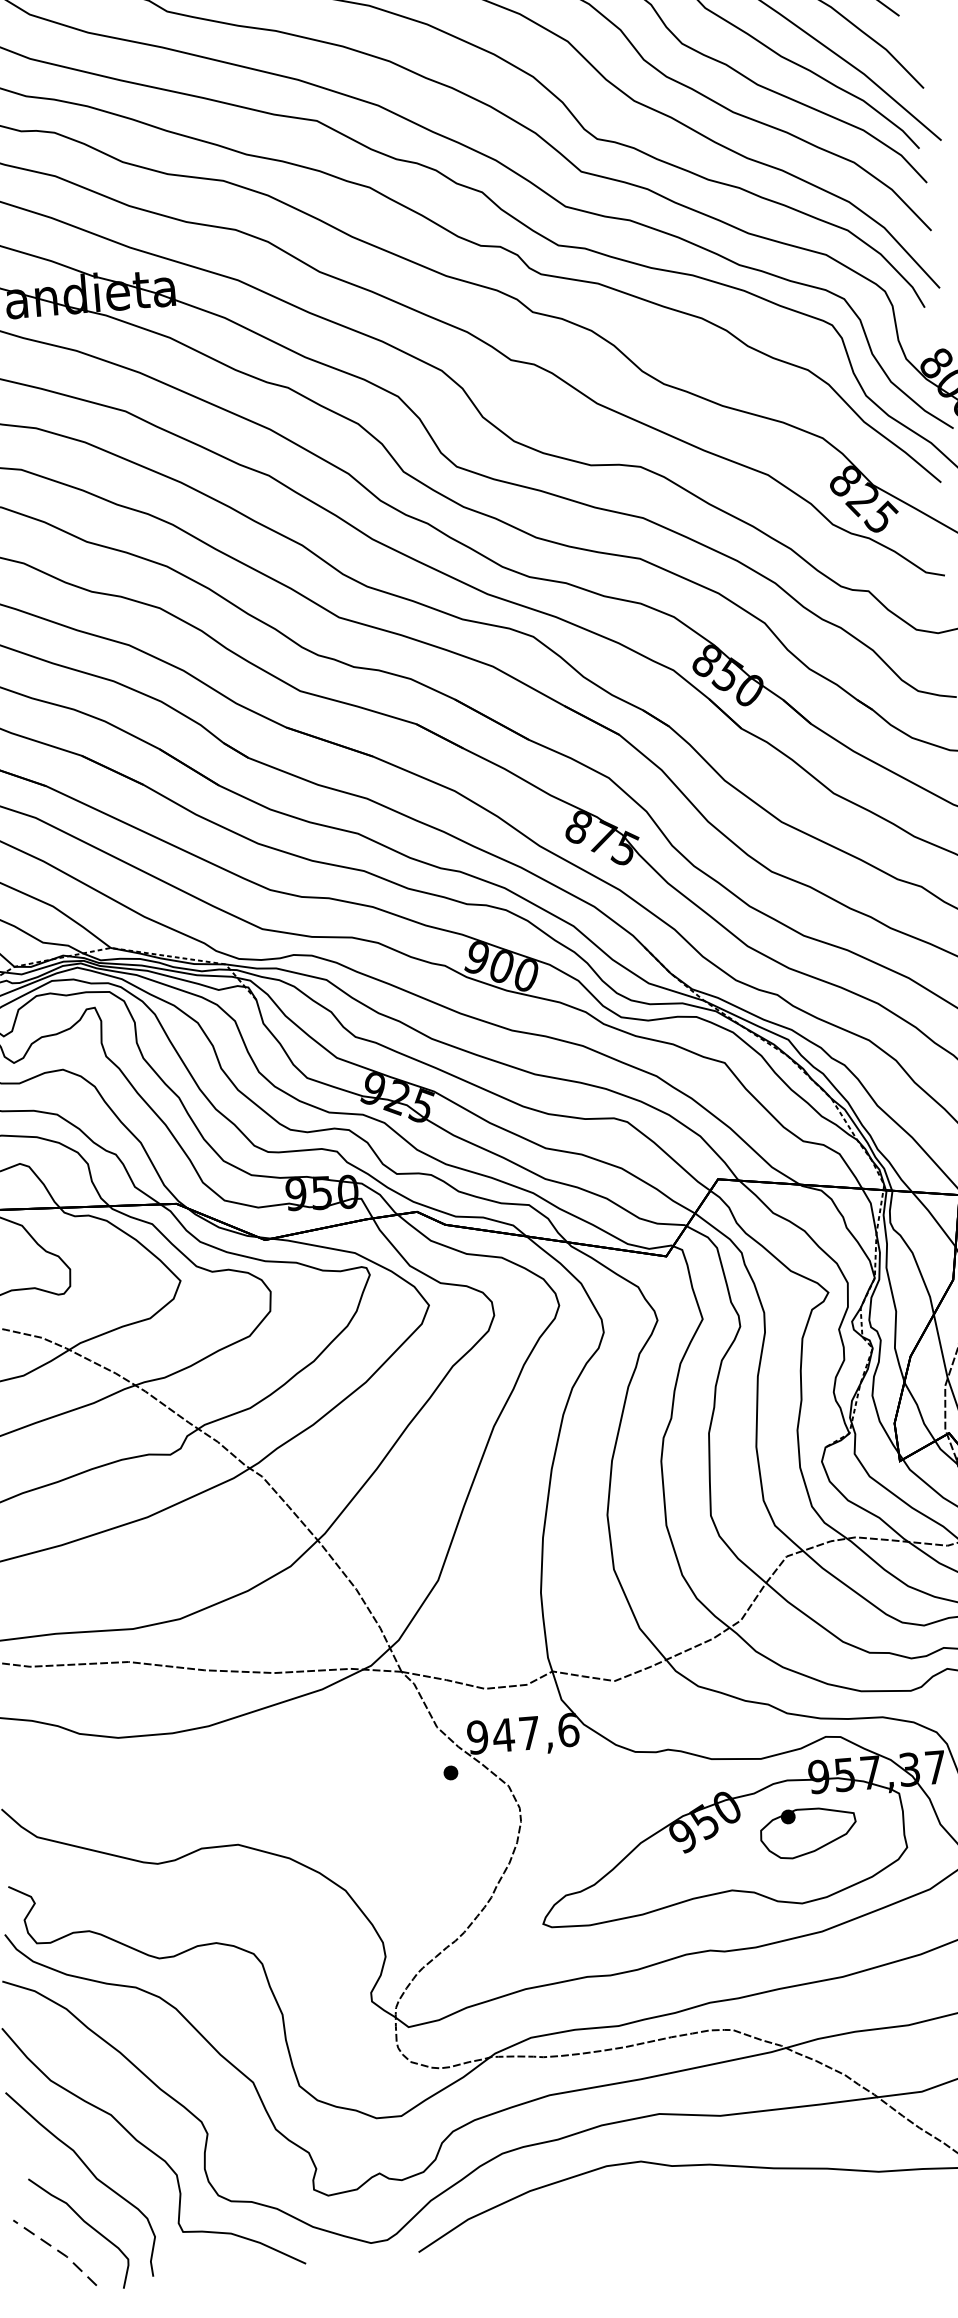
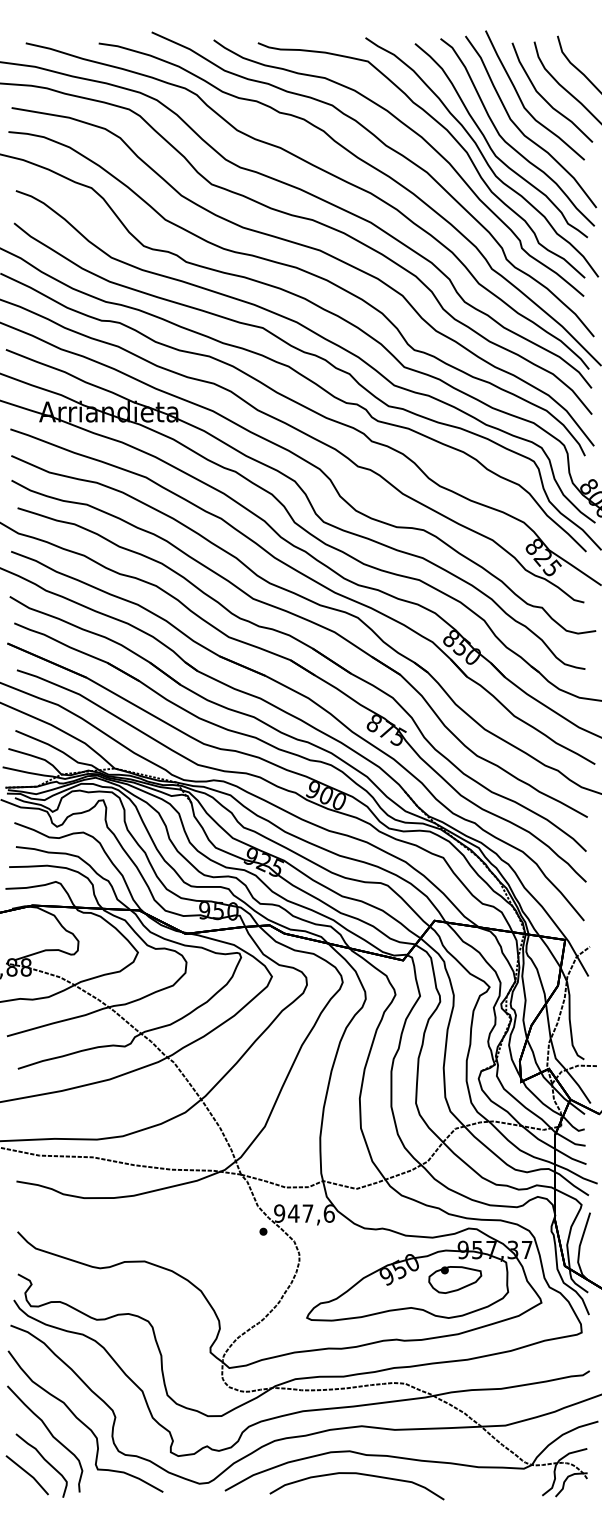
curve: (656, 2203) -> (356, 1474), added
line: (57, 2251) -> (28, 1474), dashed -> solid

